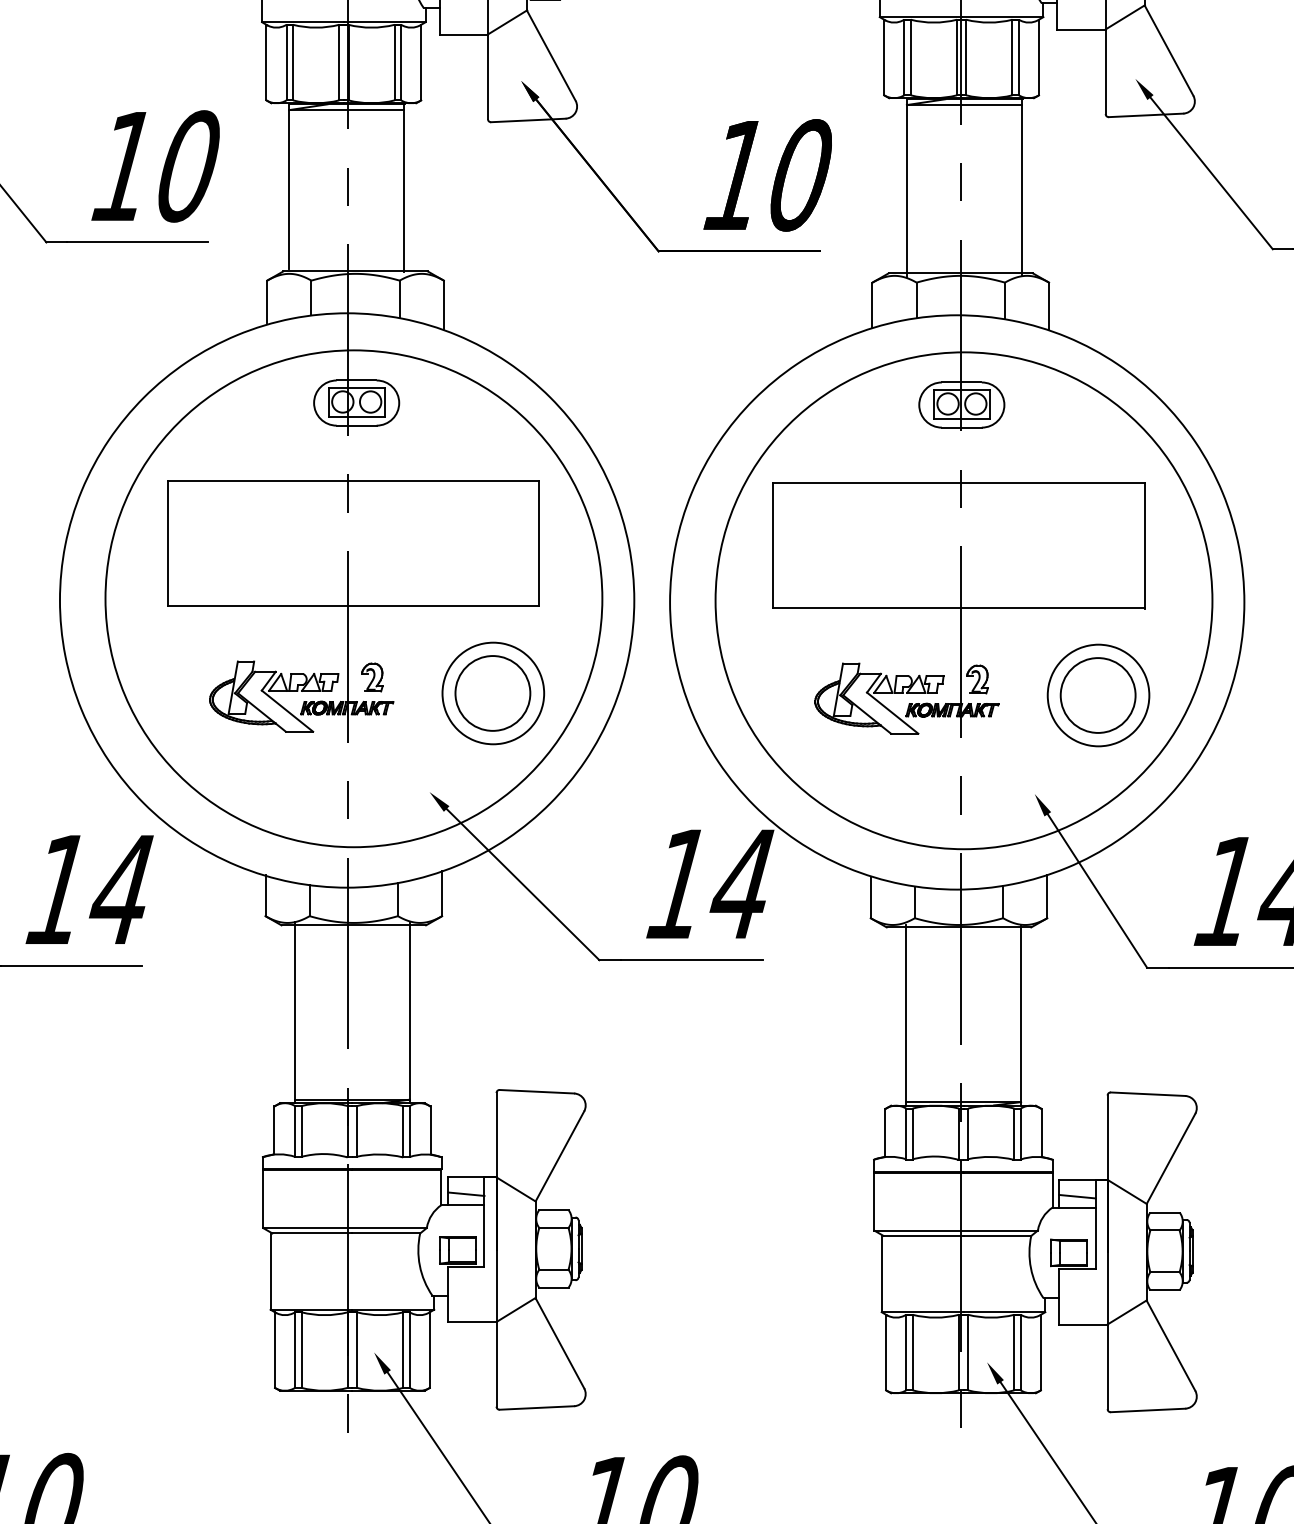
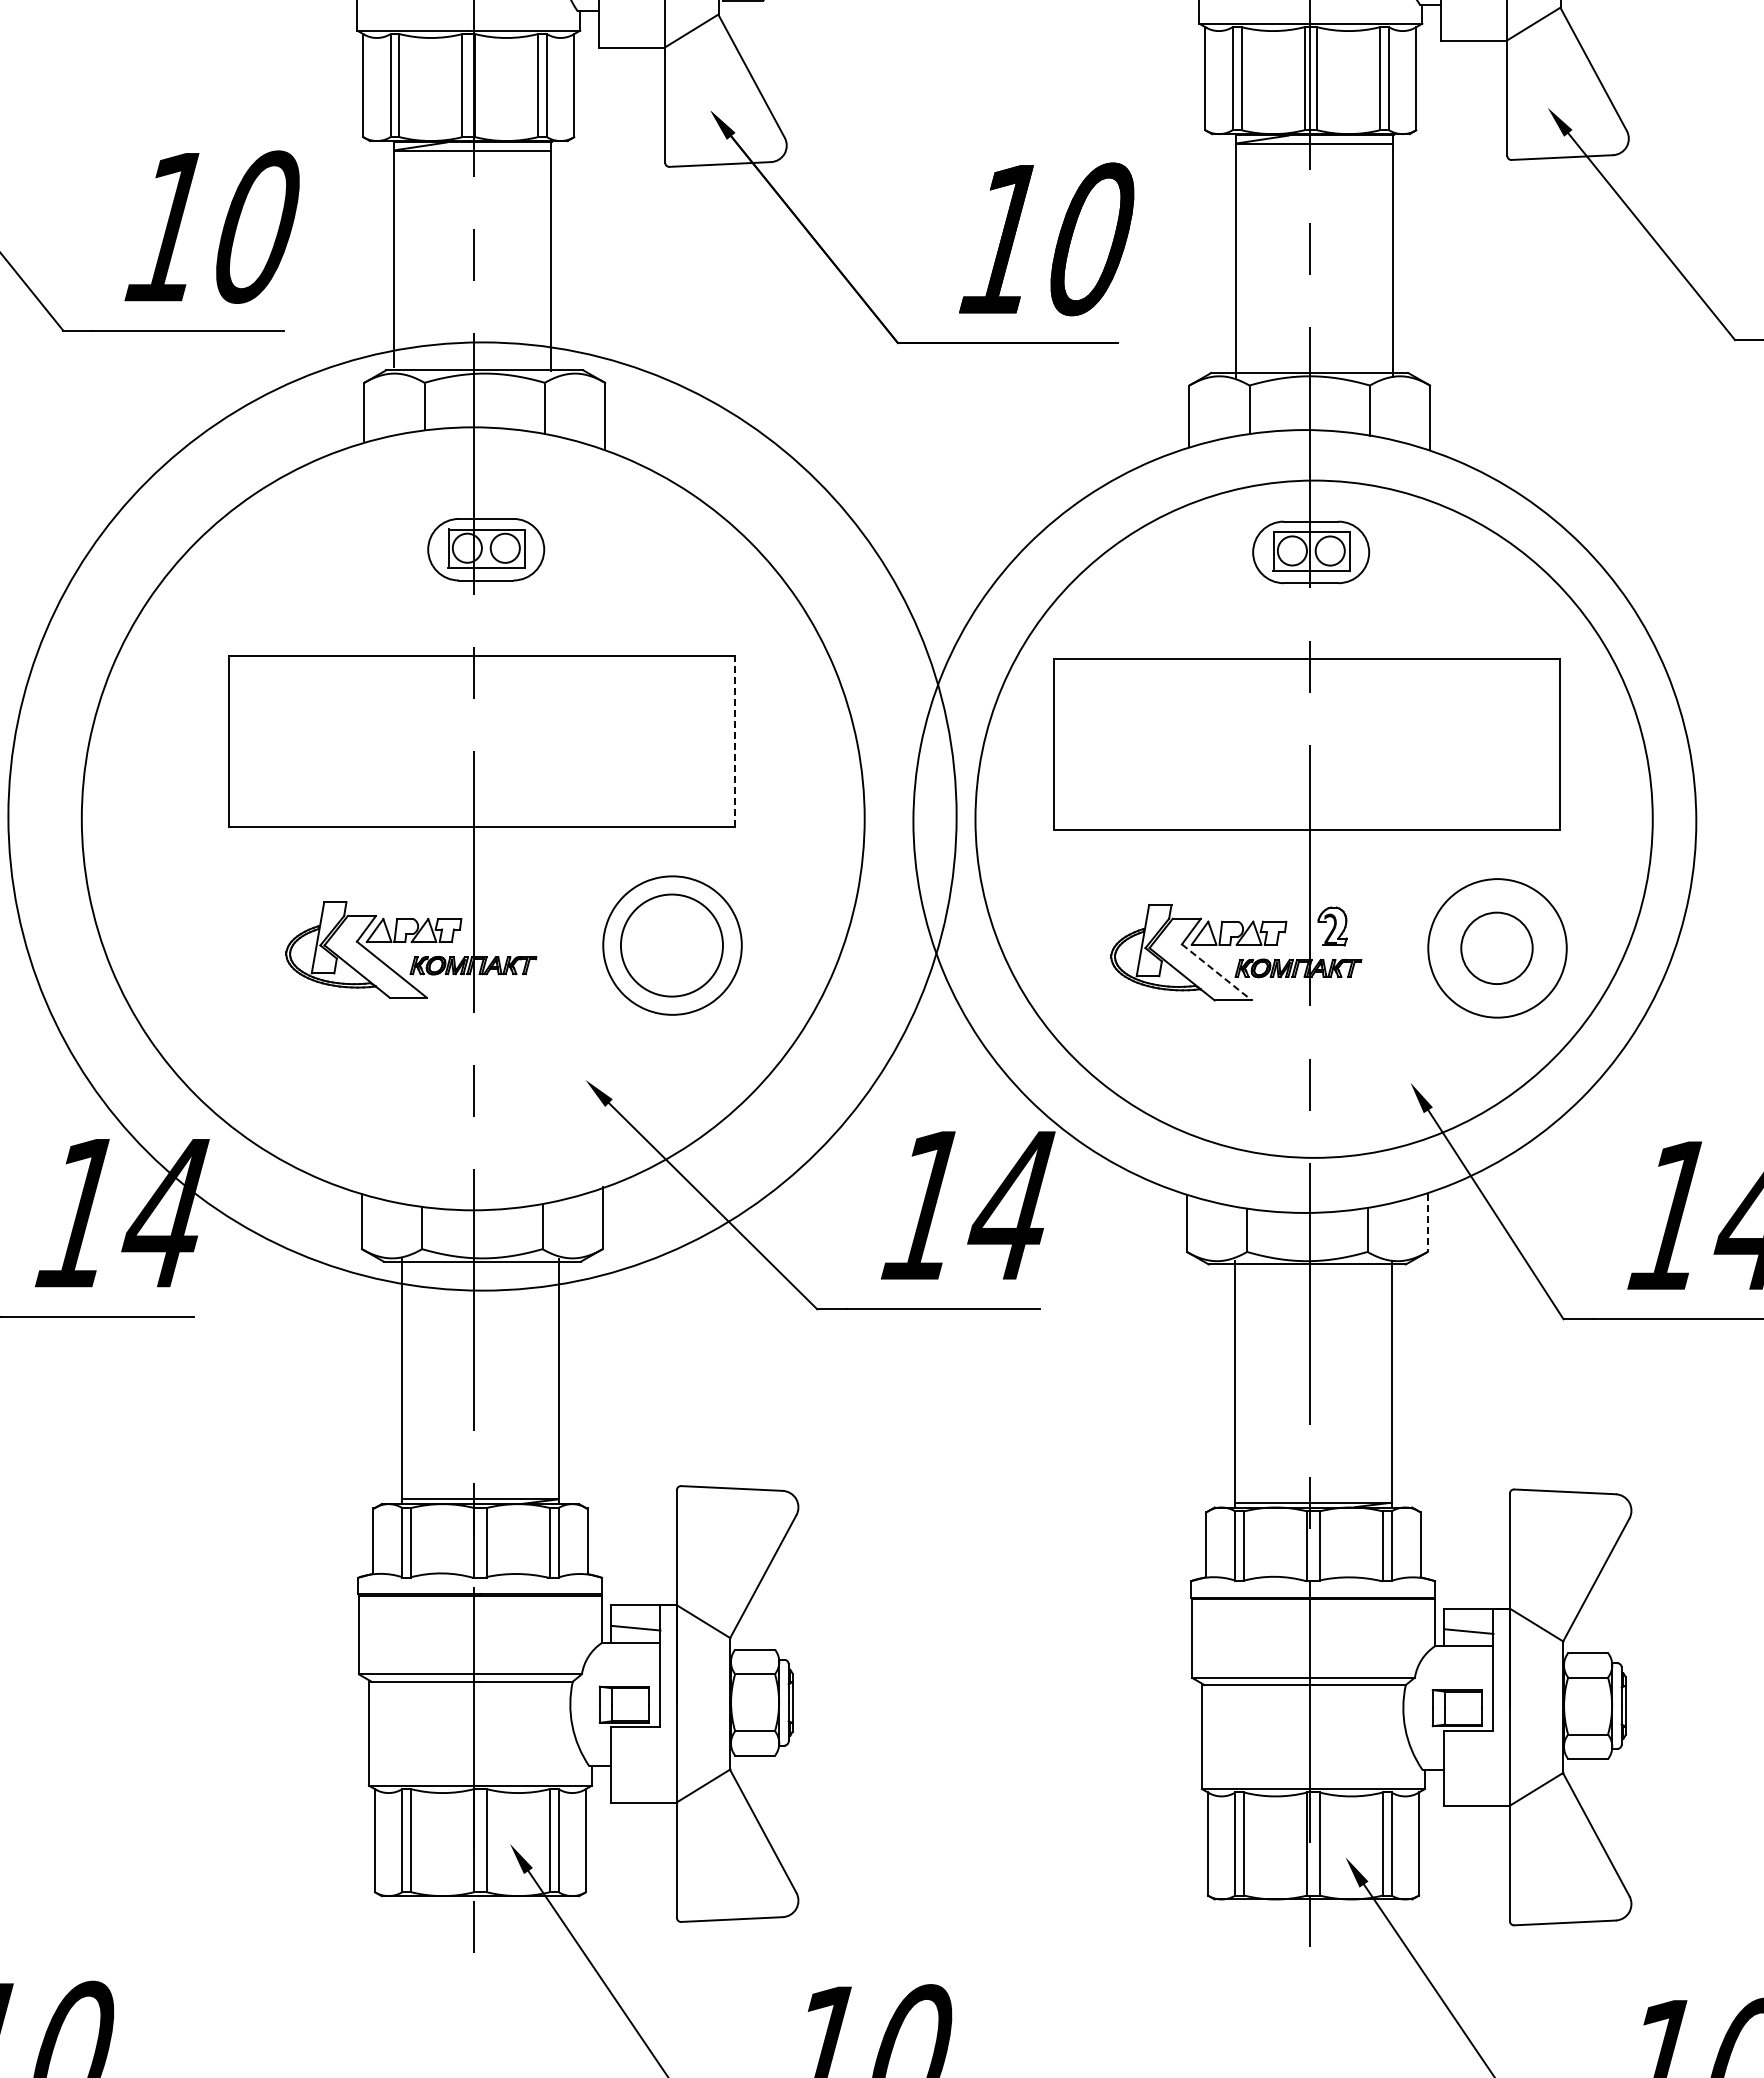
line: (539, 543) -> (735, 741), solid -> dashed
circle: (353, 598) -> (482, 816), size x1.4
part: (372, 677) -> (507, 923), removed
circle: (1097, 695) -> (1496, 948), size x0.7
line: (892, 713) -> (1216, 972), solid -> dashed
line: (1047, 897) -> (1427, 1223), solid -> dashed

